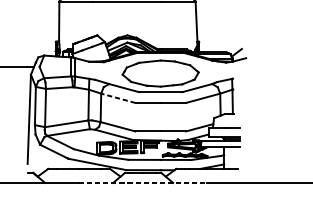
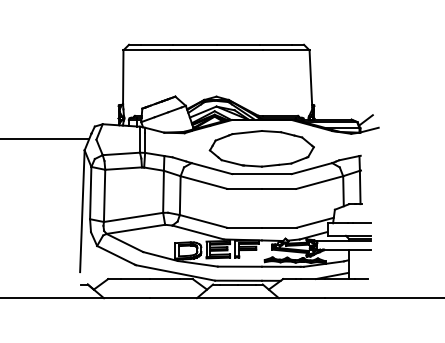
line: (117, 98) -> (203, 182), dashed -> solid
line: (143, 183) -> (238, 298), dashed -> solid

